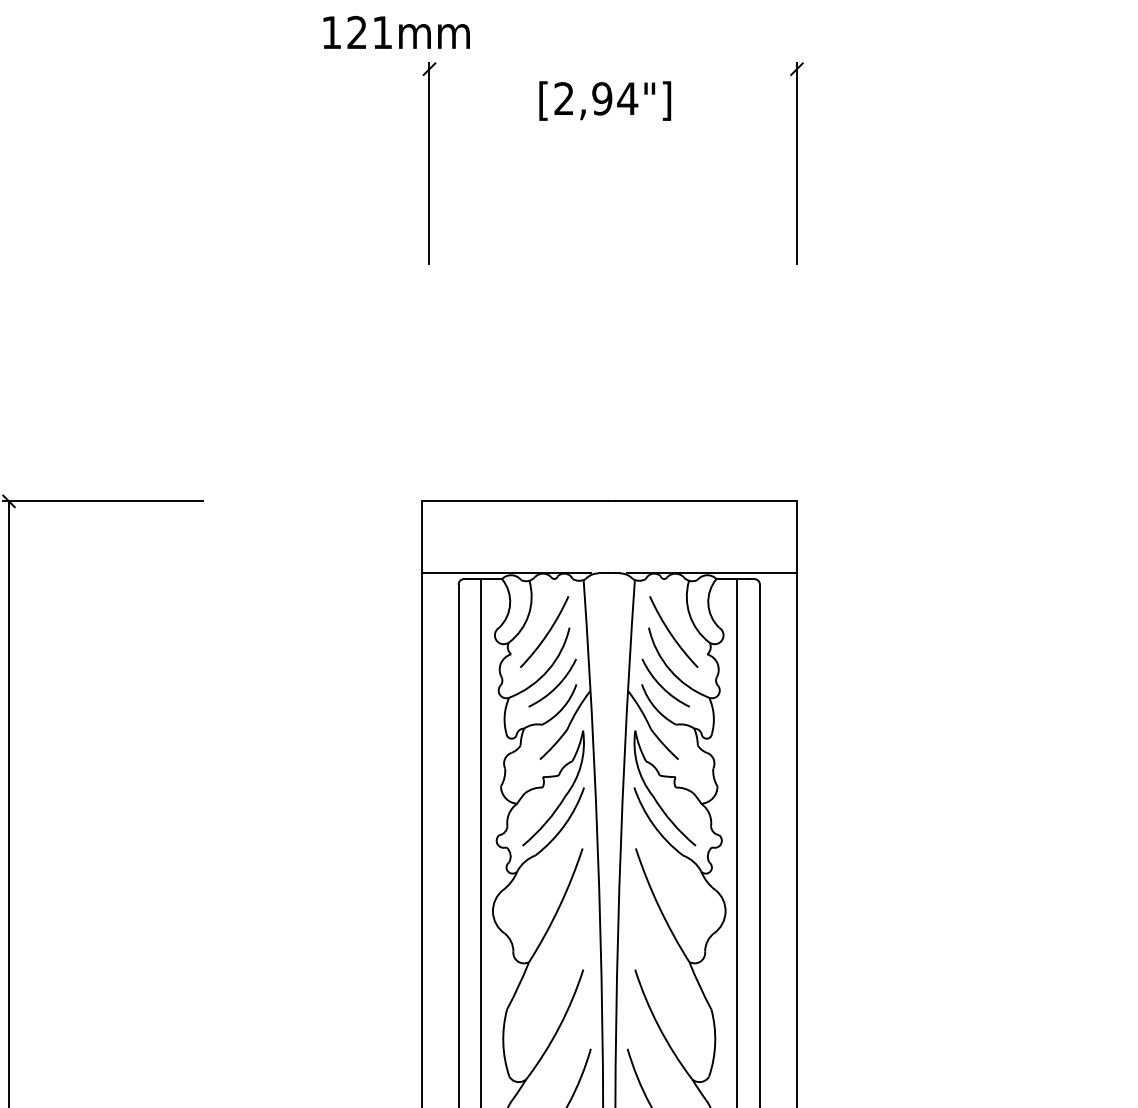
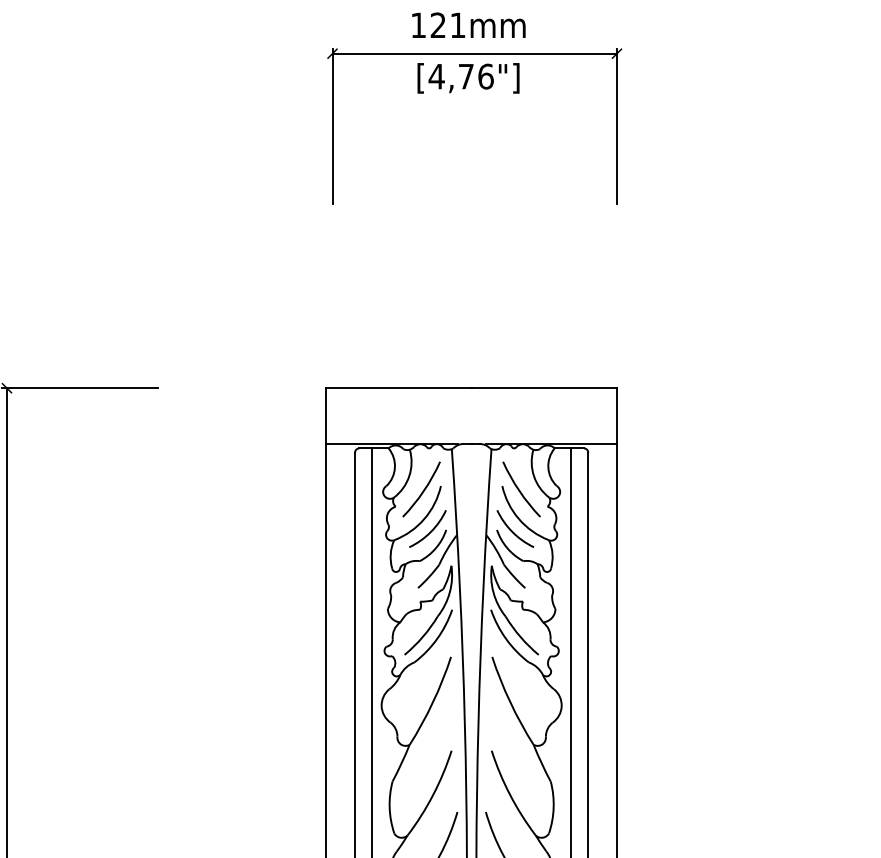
text: (396, 32) -> (468, 25), moved
line: (612, 69) -> (474, 53), added
text: (595, 98) -> (461, 76), [2,94"] -> [4,76"]

